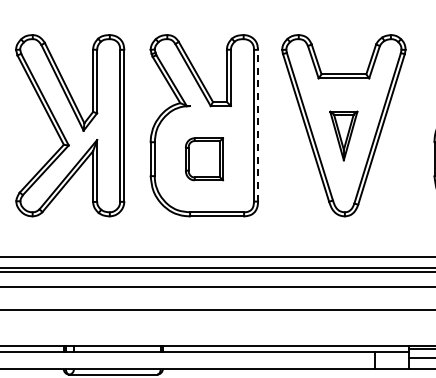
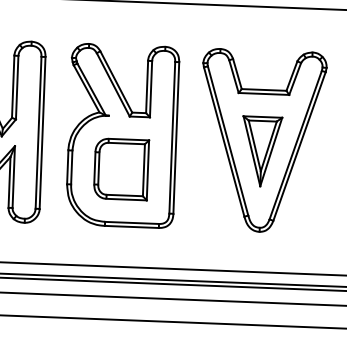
line: (258, 125) -> (176, 137), dashed -> solid
part: (343, 135) -> (261, 151), size x1.43
part: (204, 159) -> (121, 169), size x1.43

